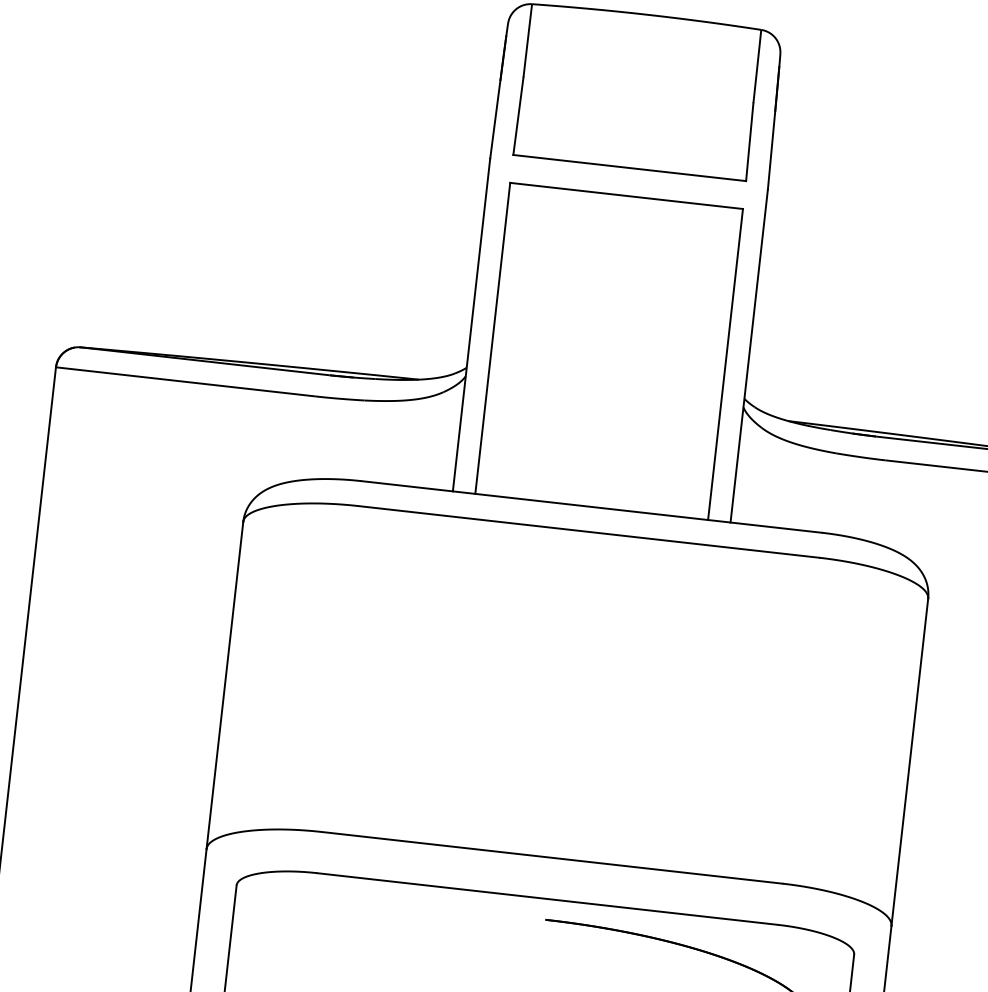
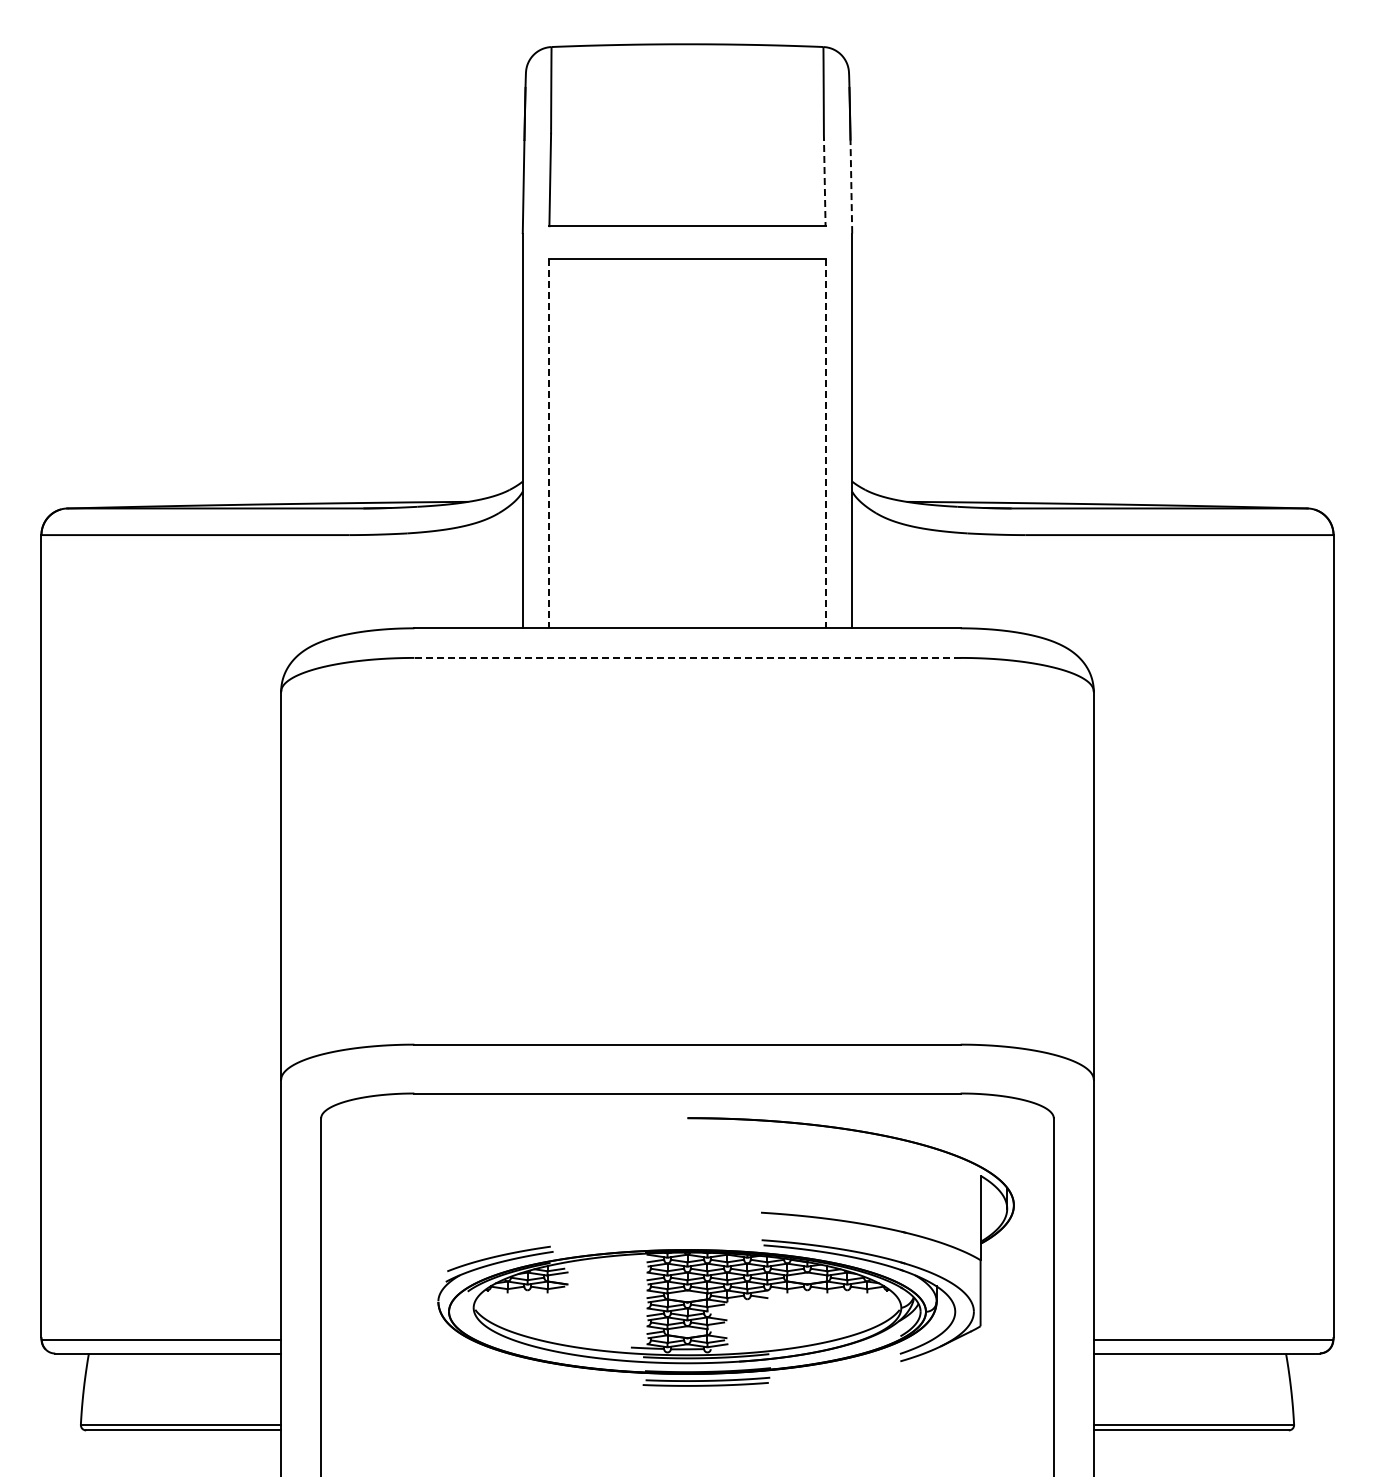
line: (749, 142) -> (824, 180), solid -> dashed
line: (771, 150) -> (851, 186), solid -> dashed
line: (492, 338) -> (549, 443), solid -> dashed
line: (725, 364) -> (825, 443), solid -> dashed
line: (588, 531) -> (687, 657), solid -> dashed

